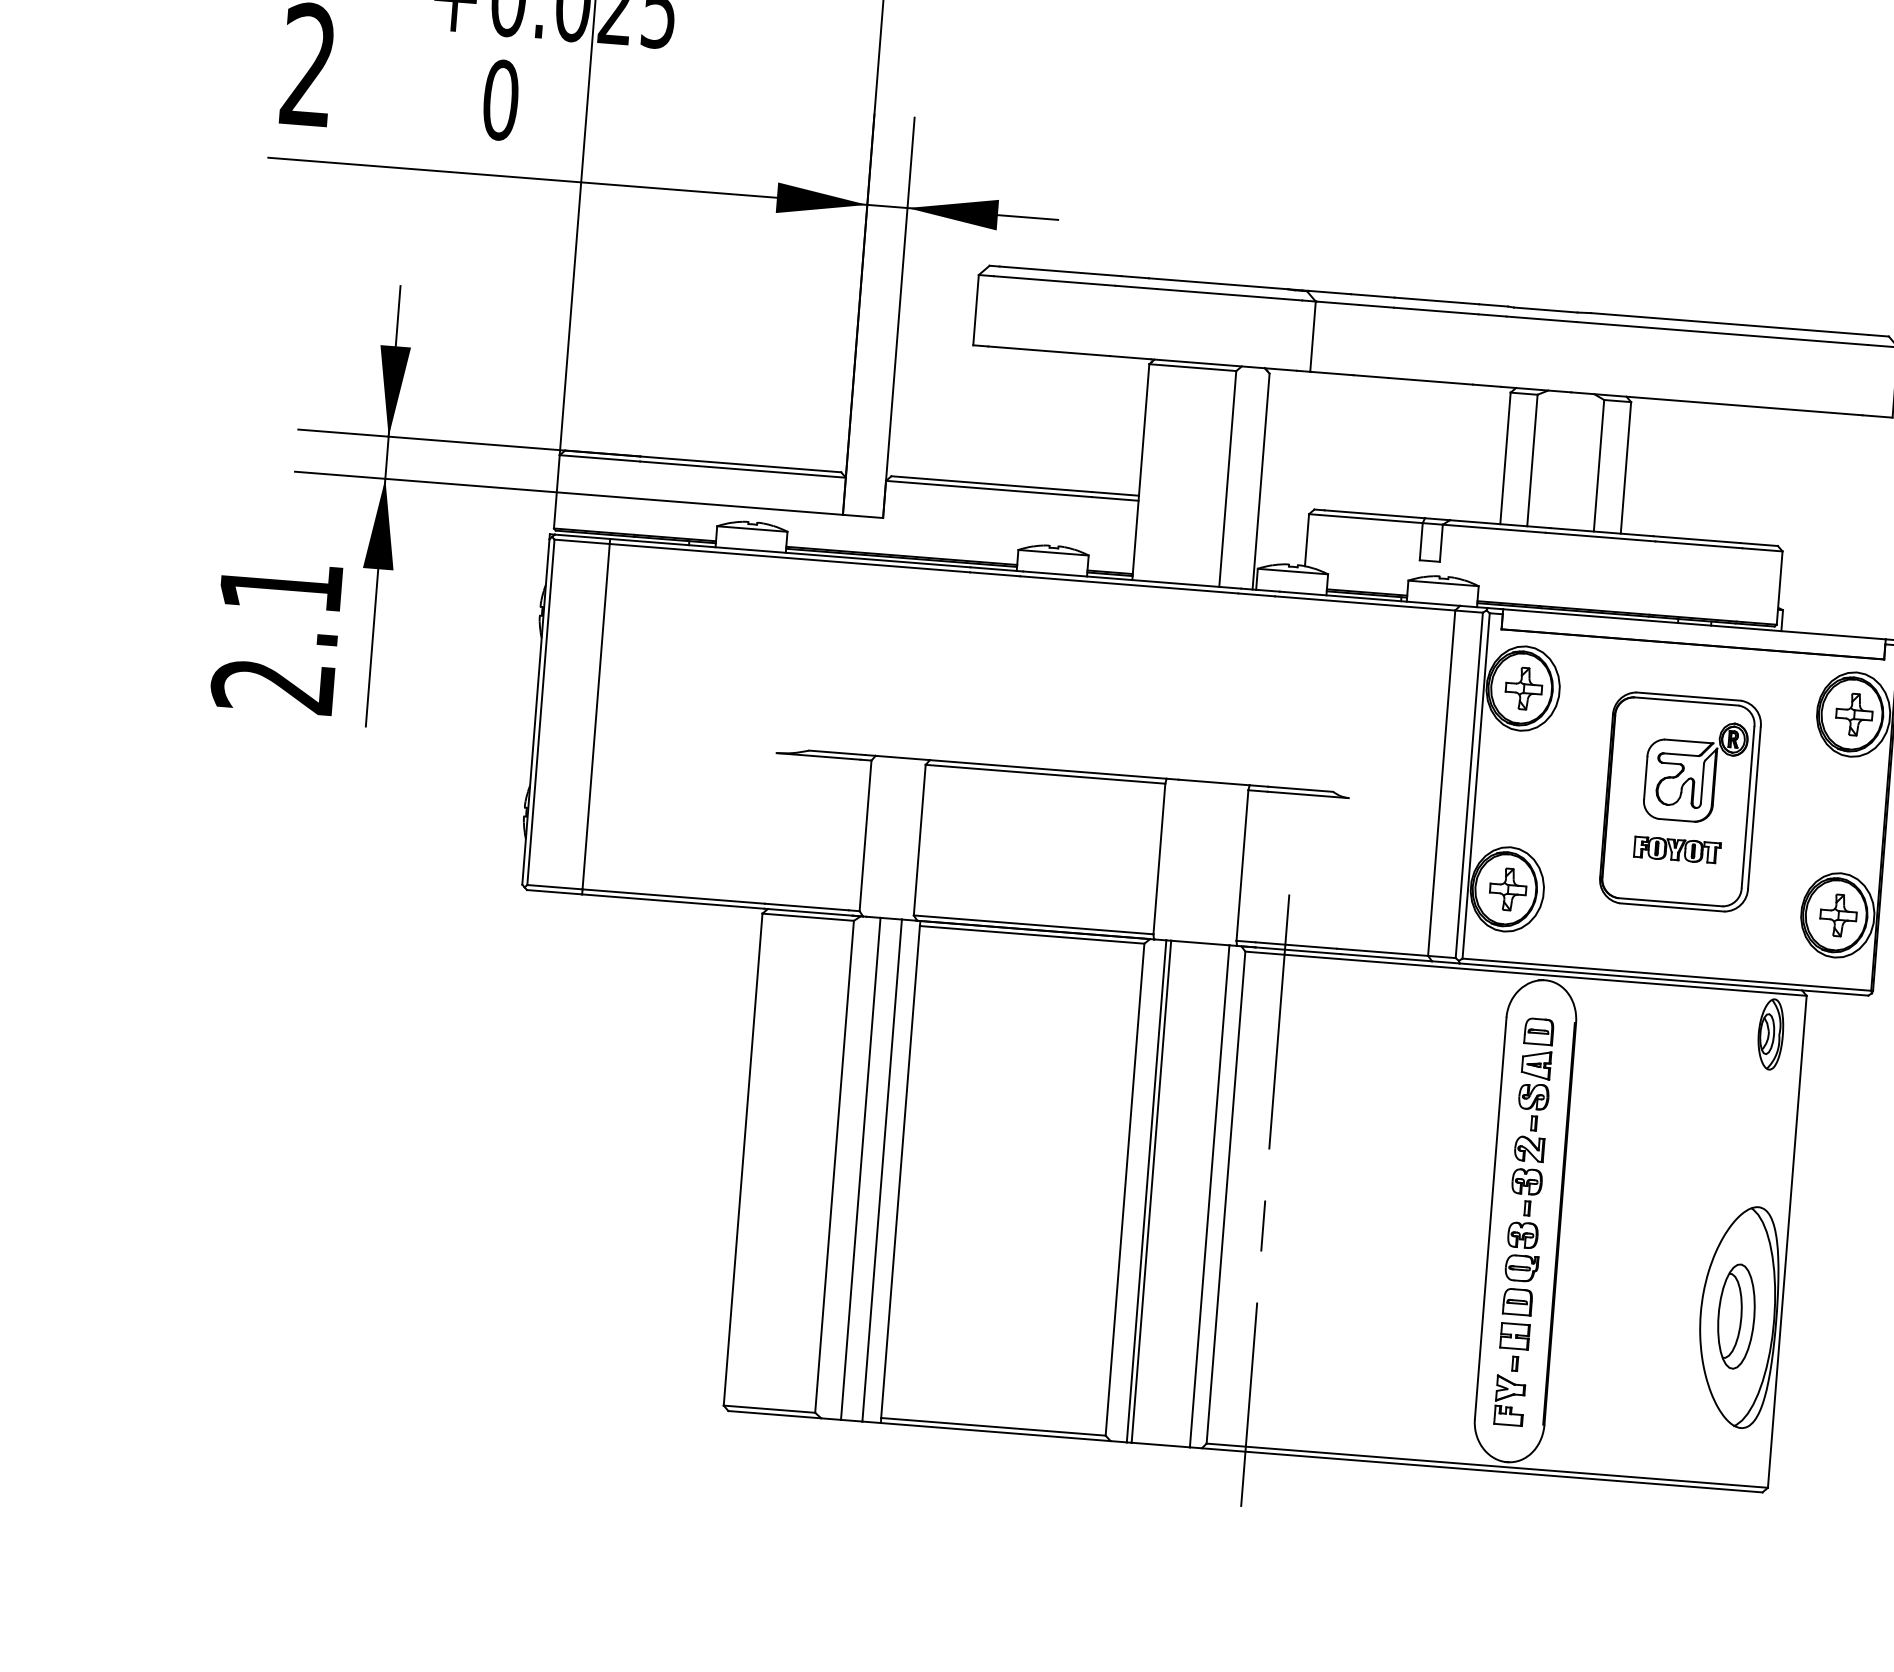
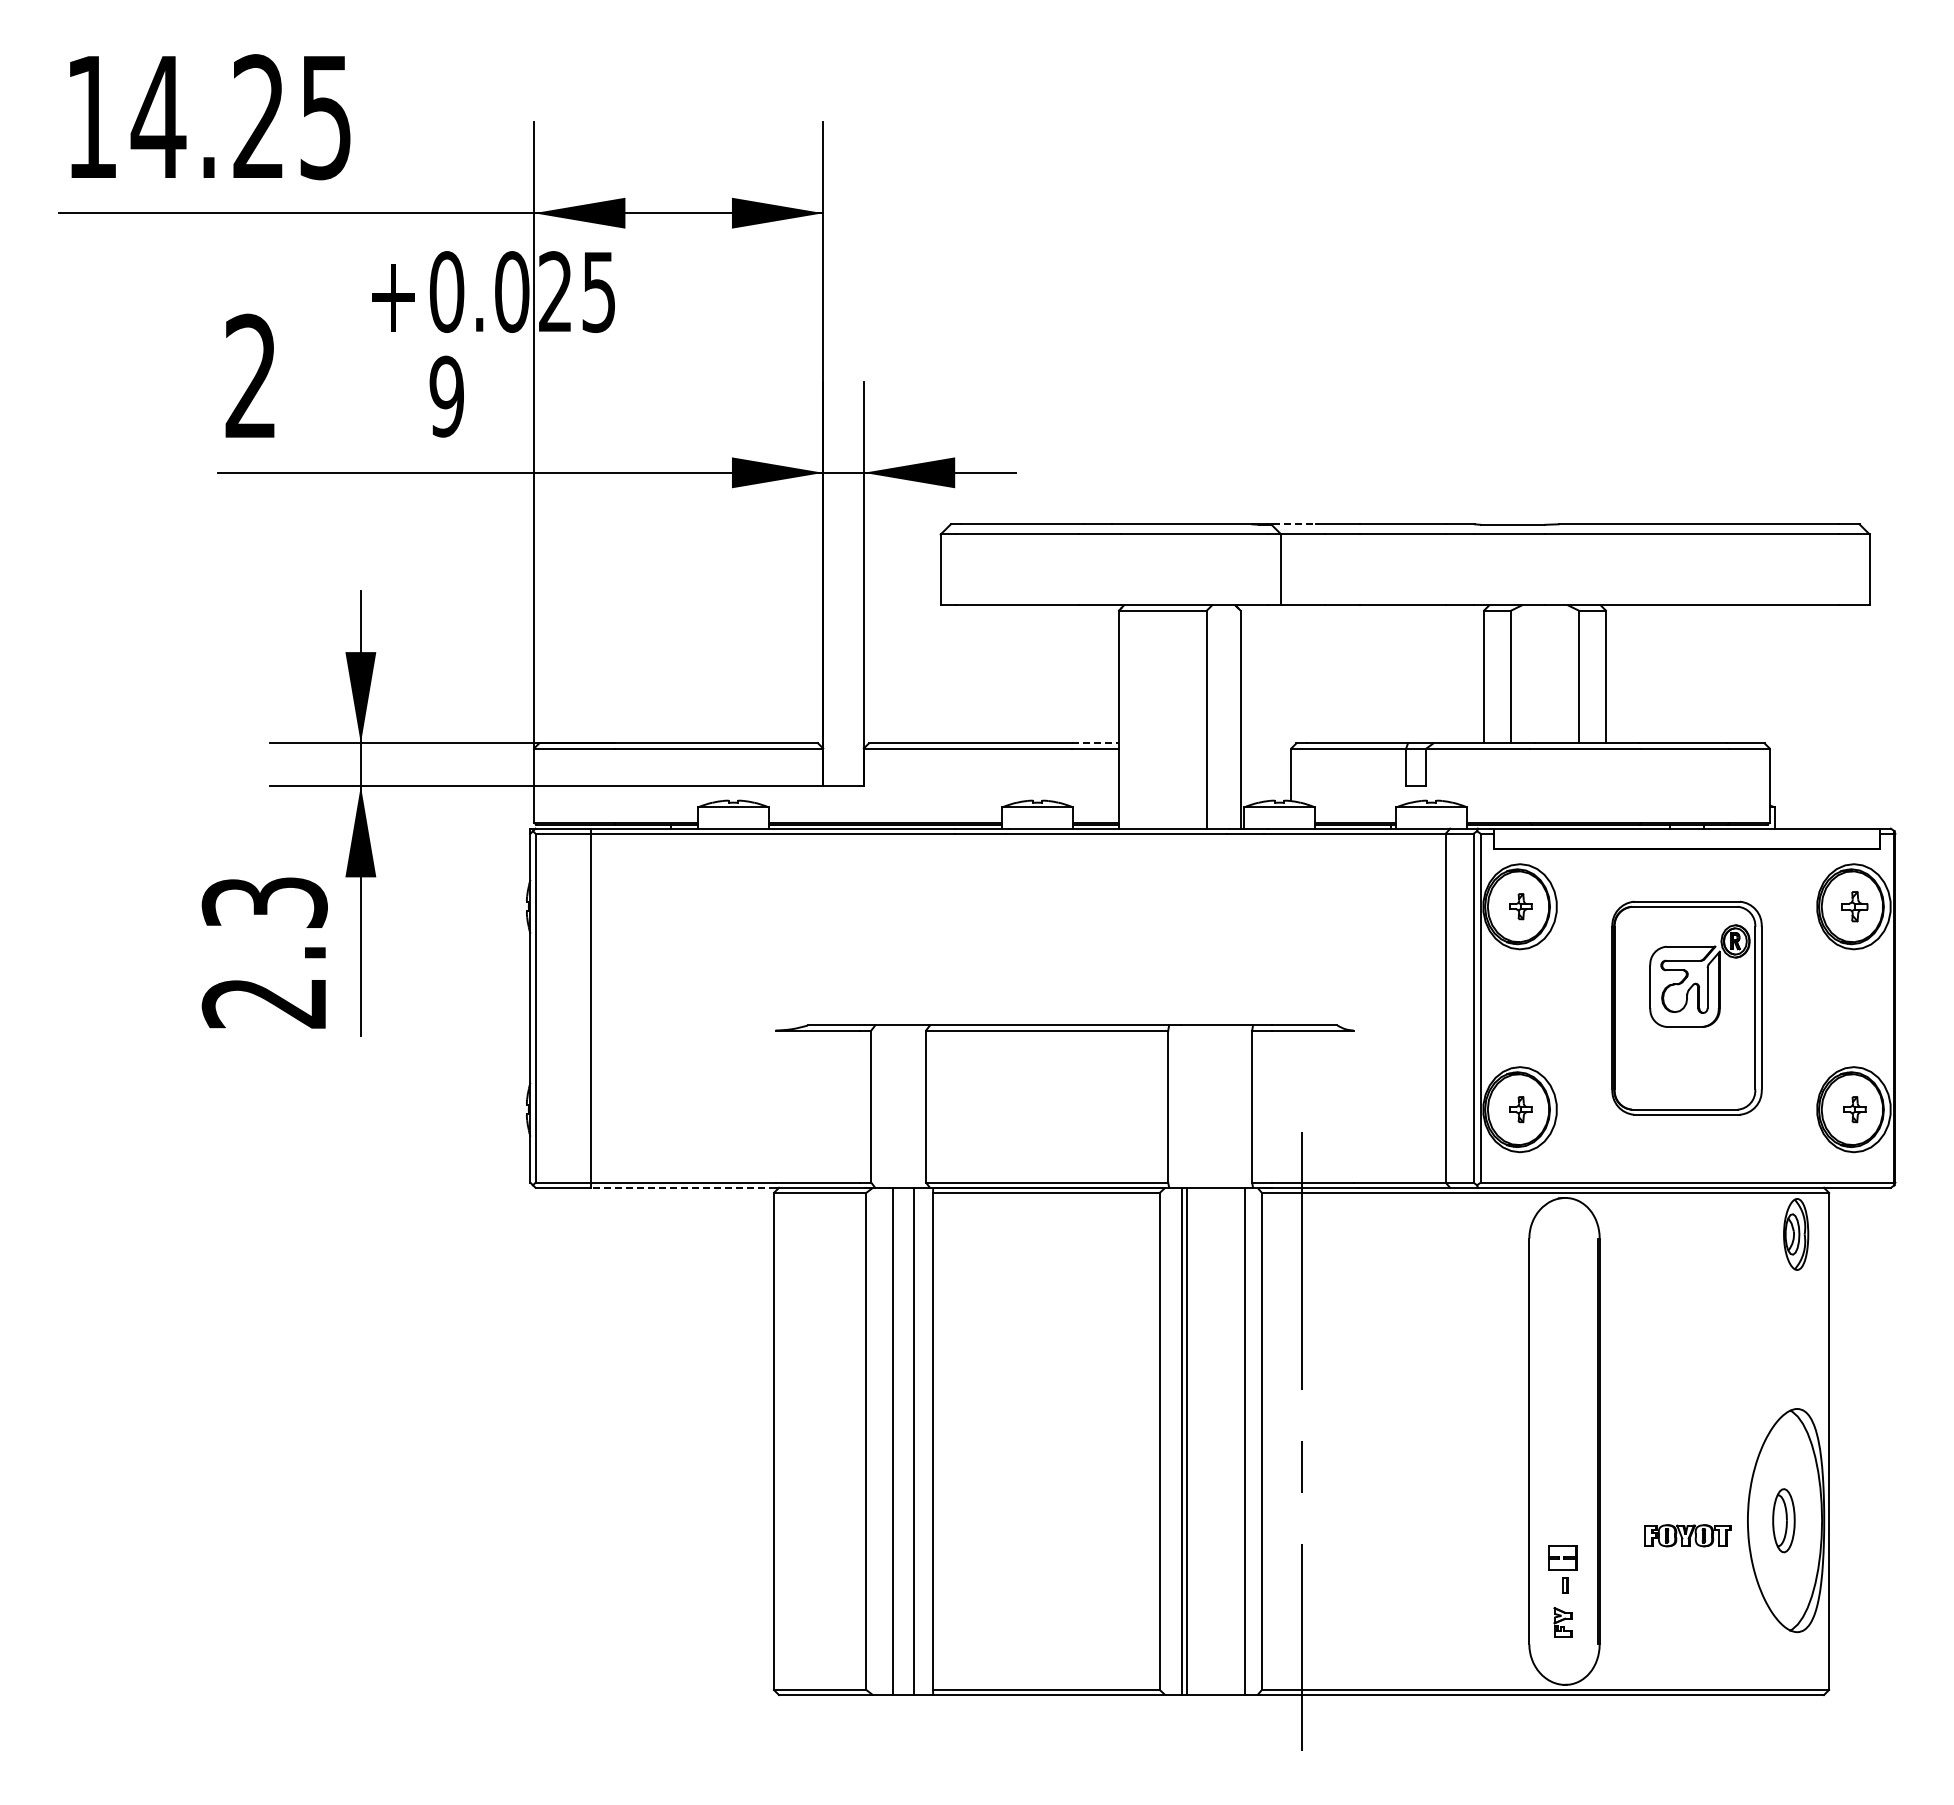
text: (500, 100) -> (446, 396), 0 -> 9
line: (1330, 292) -> (1295, 524), solid -> dashed
line: (1115, 493) -> (1095, 743), solid -> dashed
text: (280, 586) -> (264, 902), 2.1 -> 2.3
part: (1523, 688) -> (1520, 906), size x0.6
part: (1854, 714) -> (1854, 906), size x0.7
part: (1677, 849) -> (1687, 1535), moved
part: (1507, 889) -> (1520, 1109), size x0.6
line: (672, 901) -> (682, 1187), solid -> dashed
part: (1838, 915) -> (1854, 1109), size x0.6
part: (1529, 1166) -> (1564, 1386), removed
part: (1736, 1316) -> (1783, 1520), size x0.6
part: (1509, 1400) -> (1562, 1622), size x0.6

